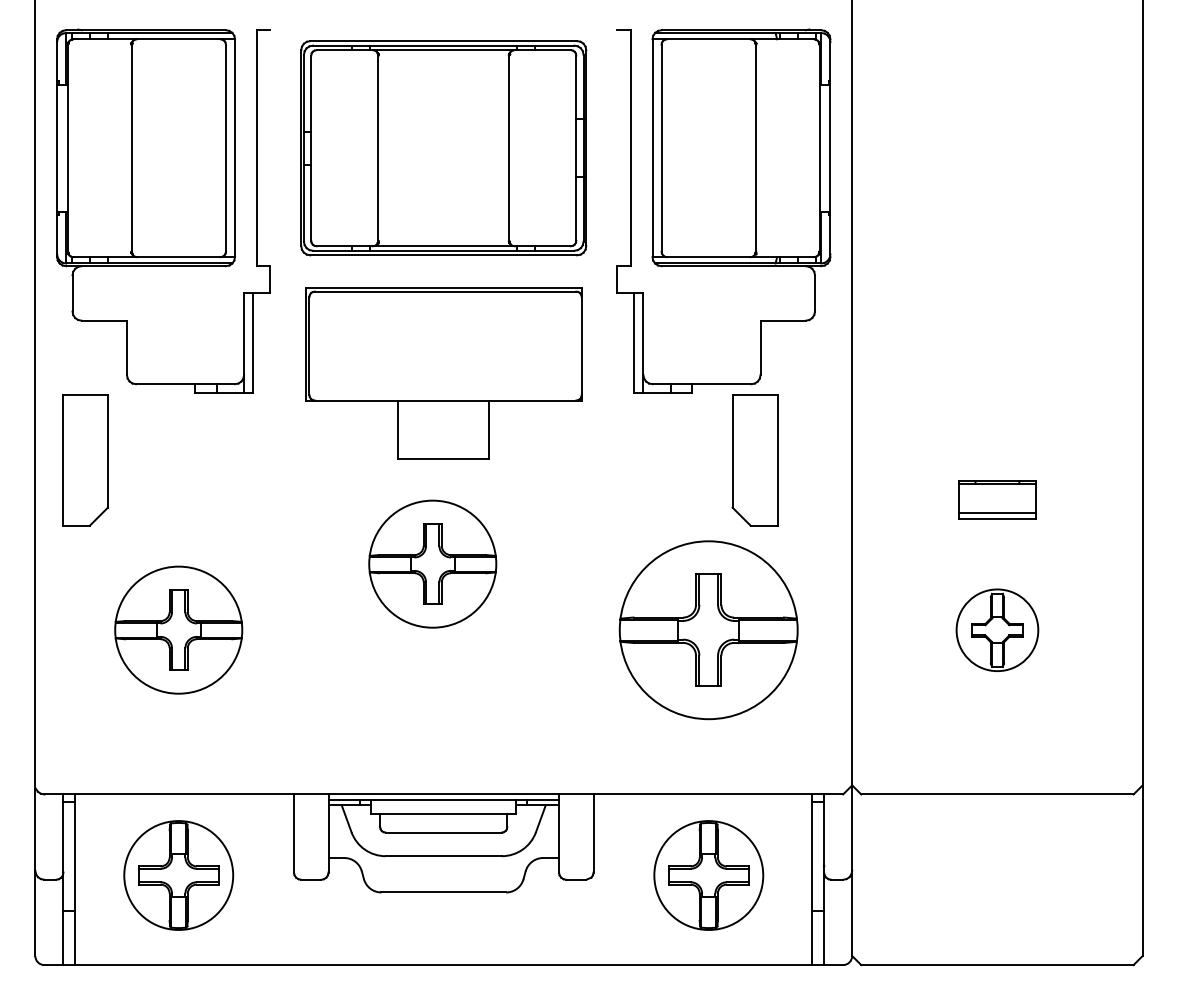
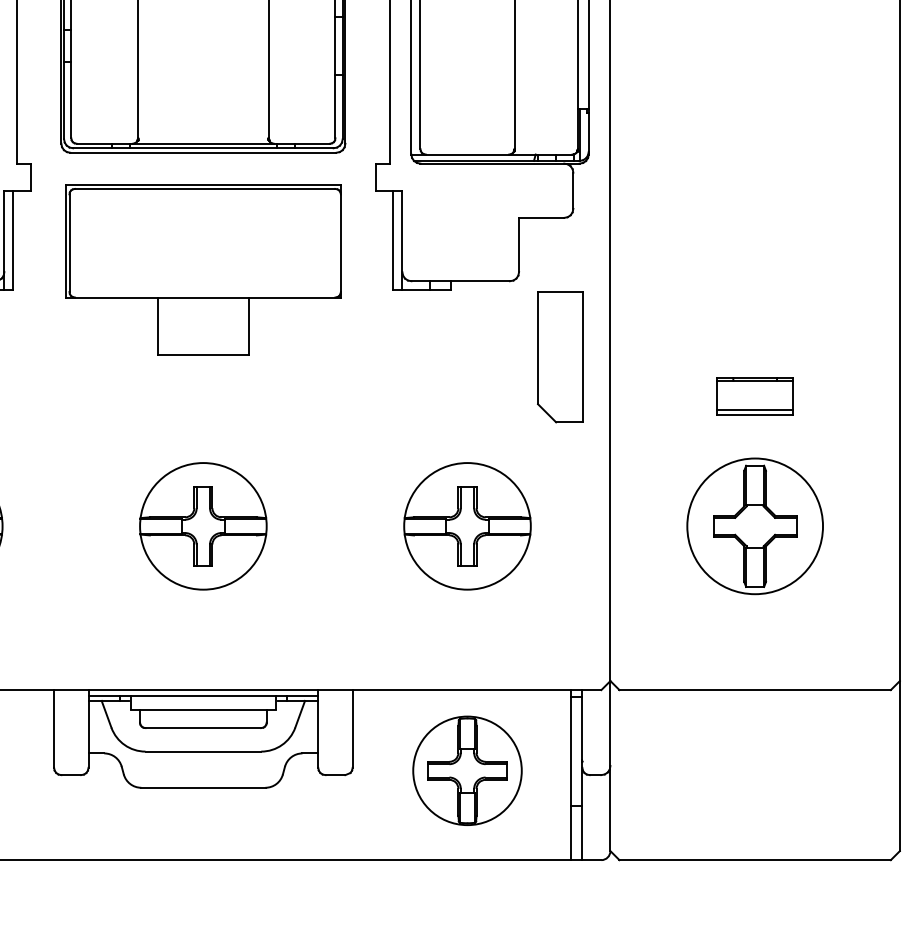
part: (754, 460) -> (559, 357), moved
part: (432, 563) -> (203, 525), moved
part: (708, 629) -> (467, 525), size x0.71
part: (997, 630) -> (755, 526), size x1.67

